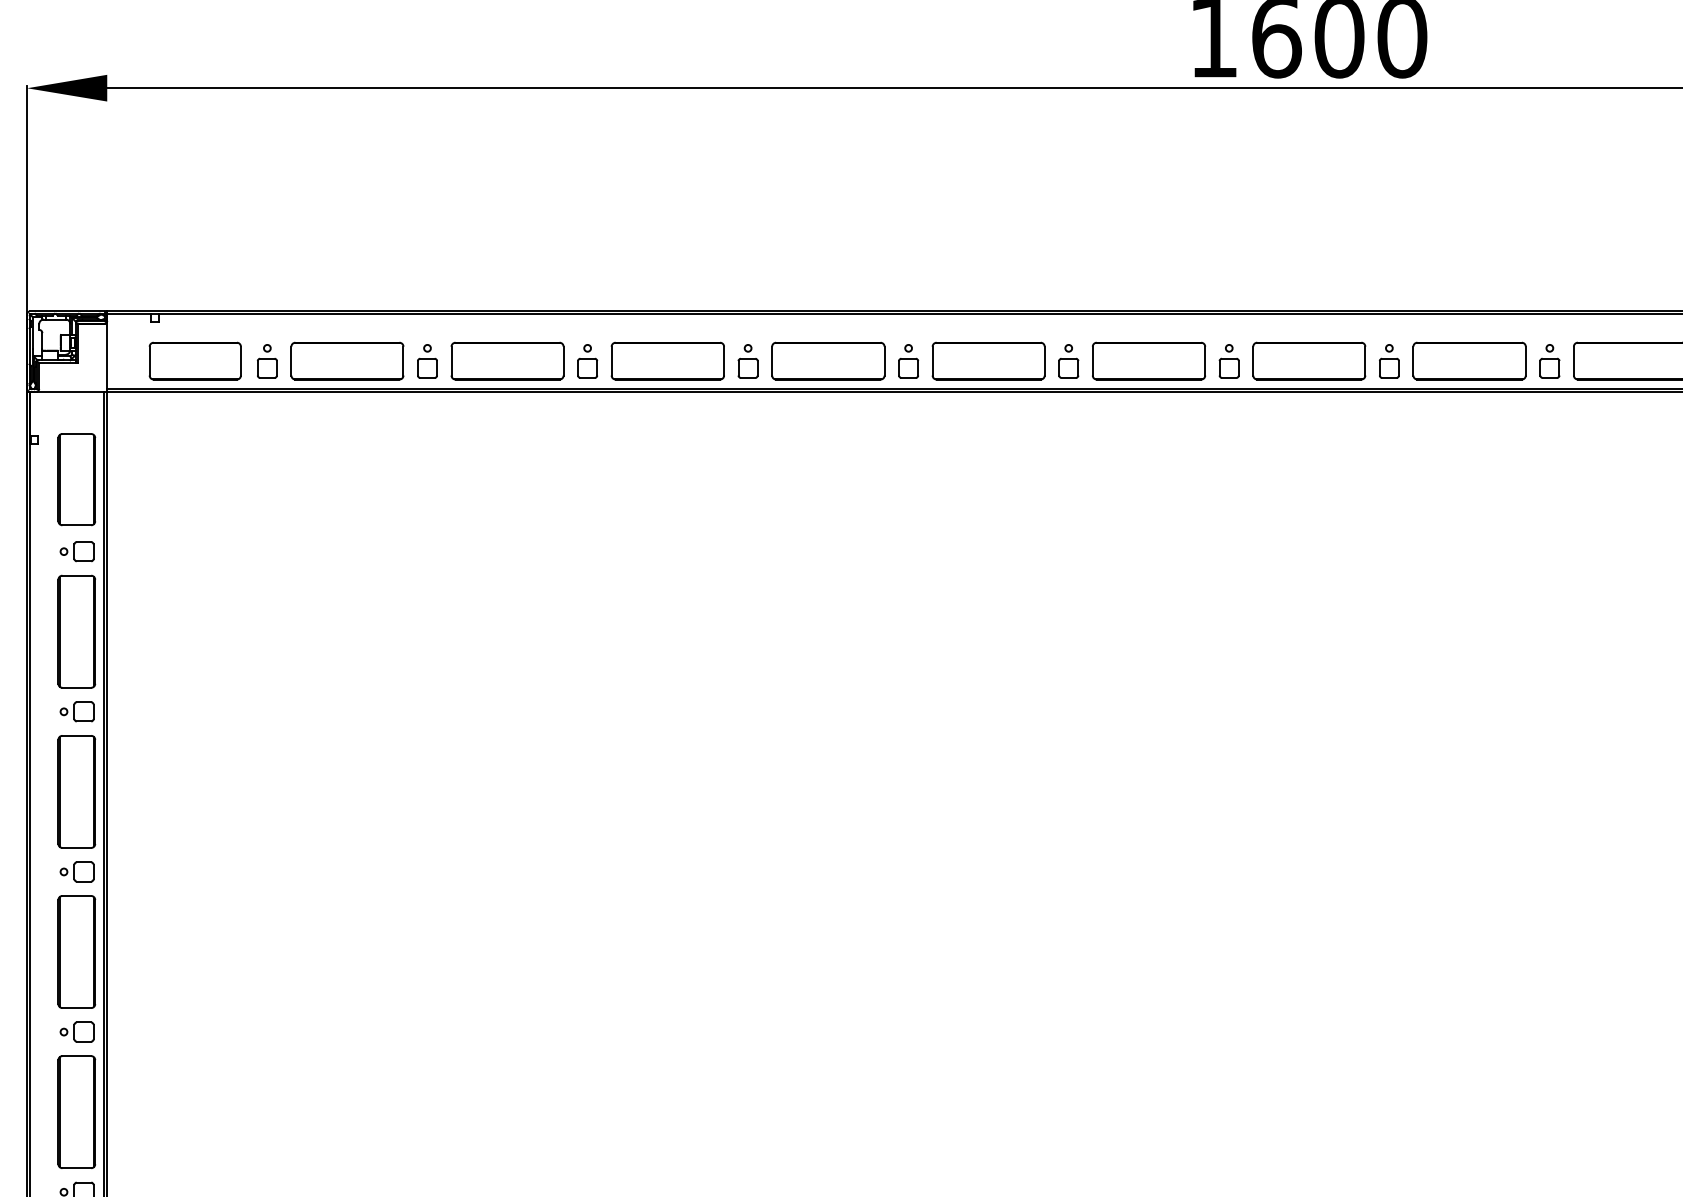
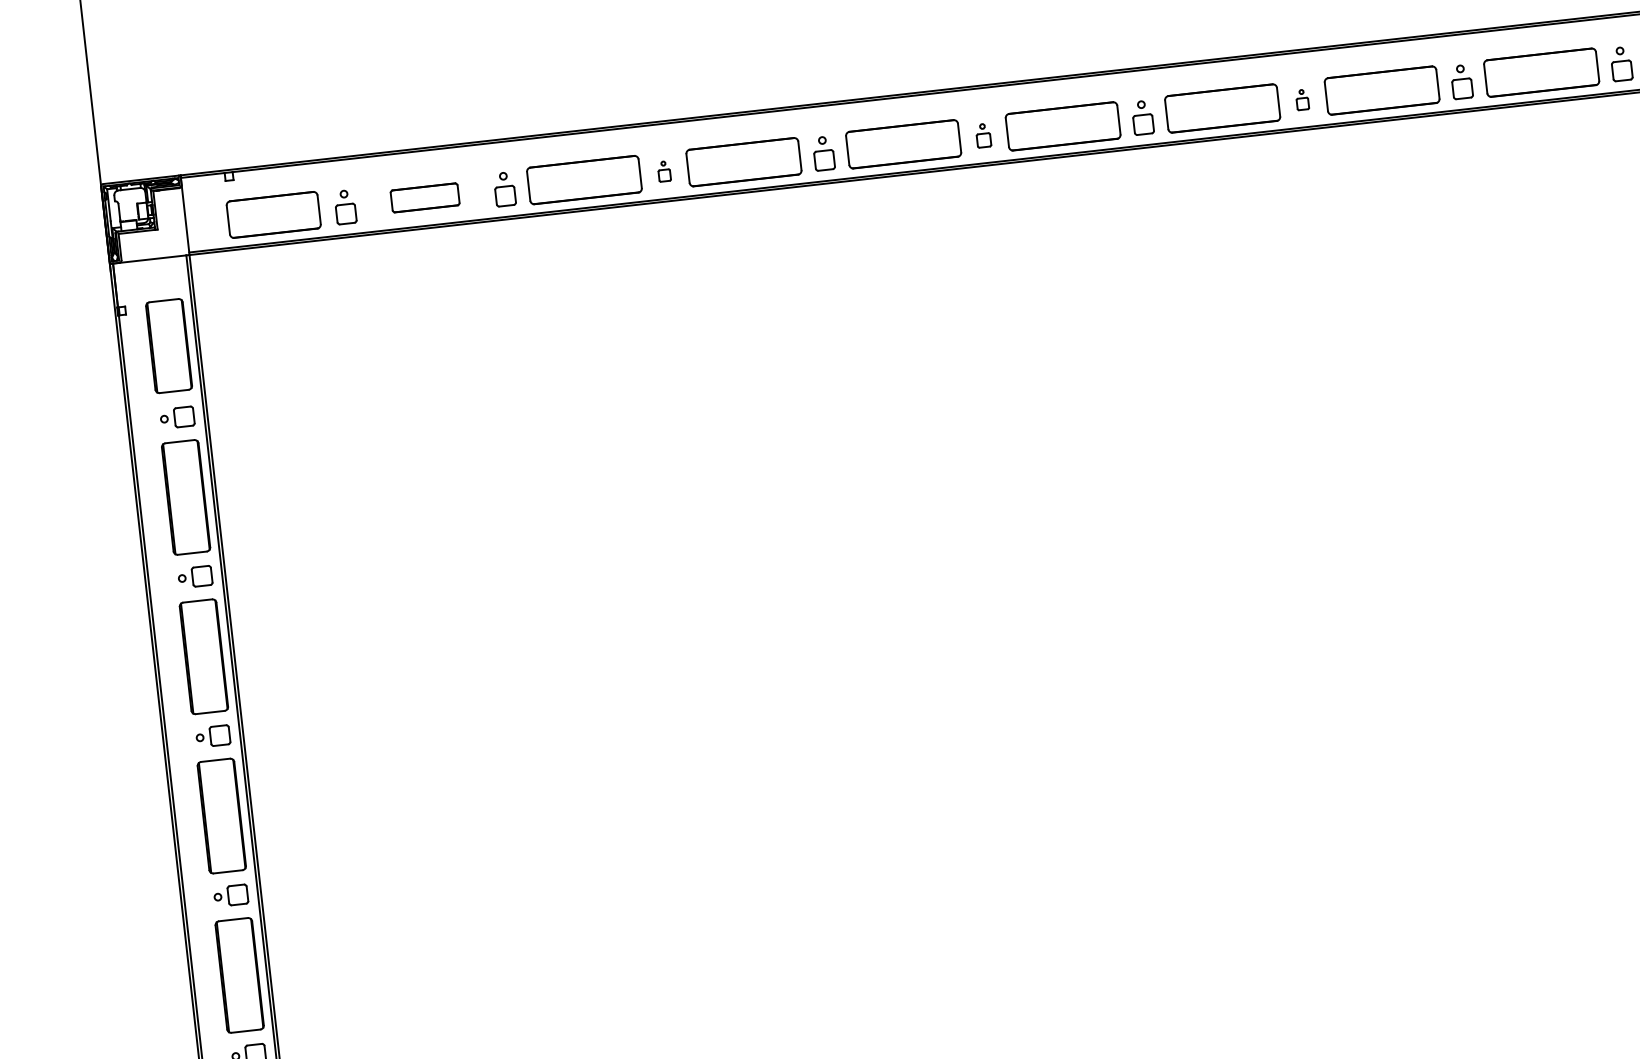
part: (347, 360) -> (425, 197), size x0.6
part: (587, 361) -> (664, 171), size x0.6
part: (908, 361) -> (983, 135), size x0.7
part: (1228, 361) -> (1301, 100), size x0.6

